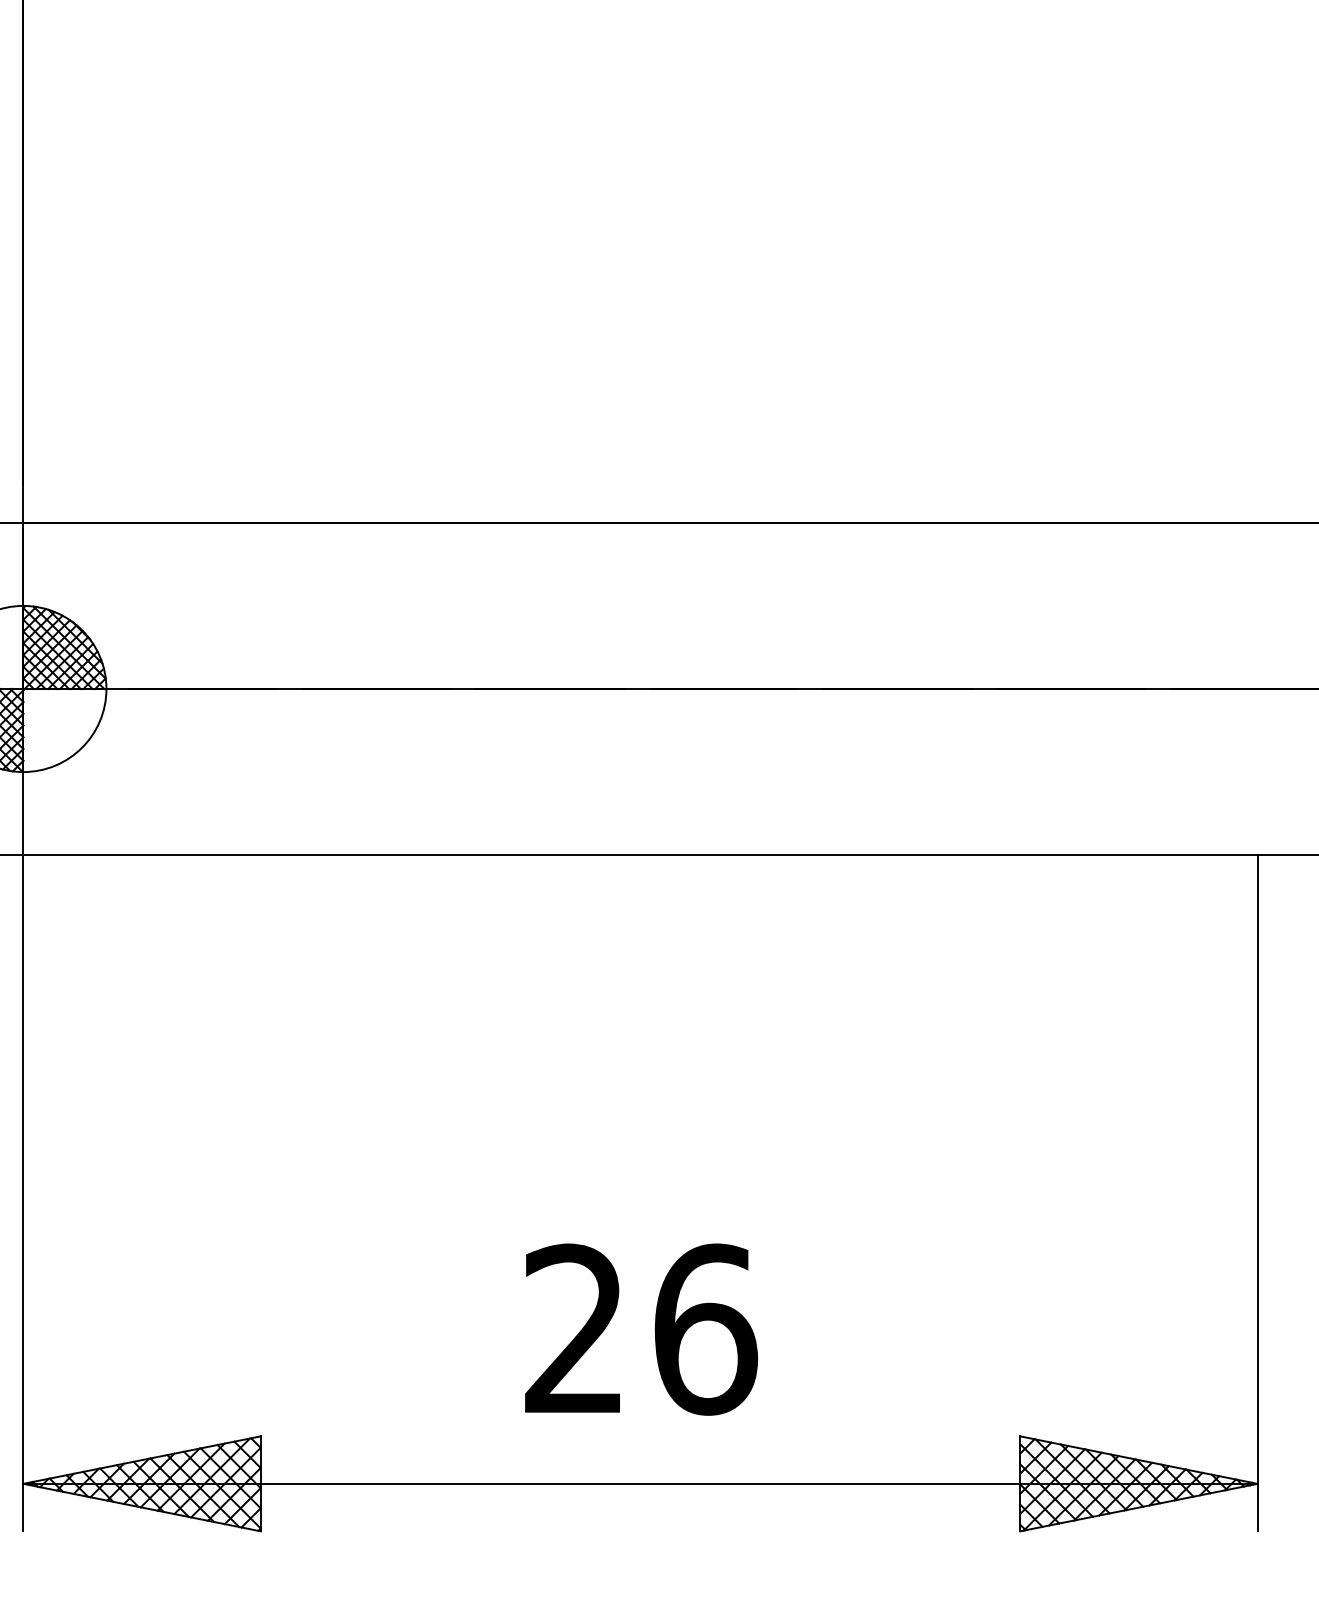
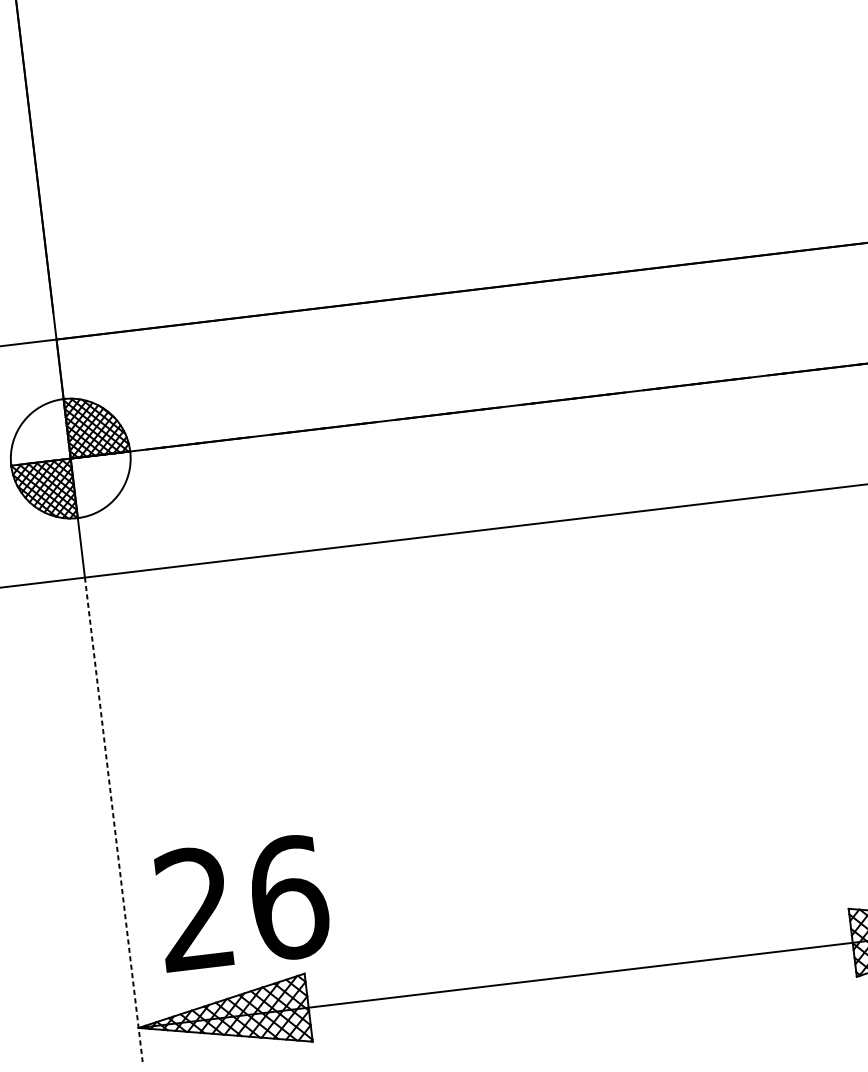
line: (23, 1193) -> (113, 819), solid -> dashed
text: (641, 1329) -> (243, 903), moved

